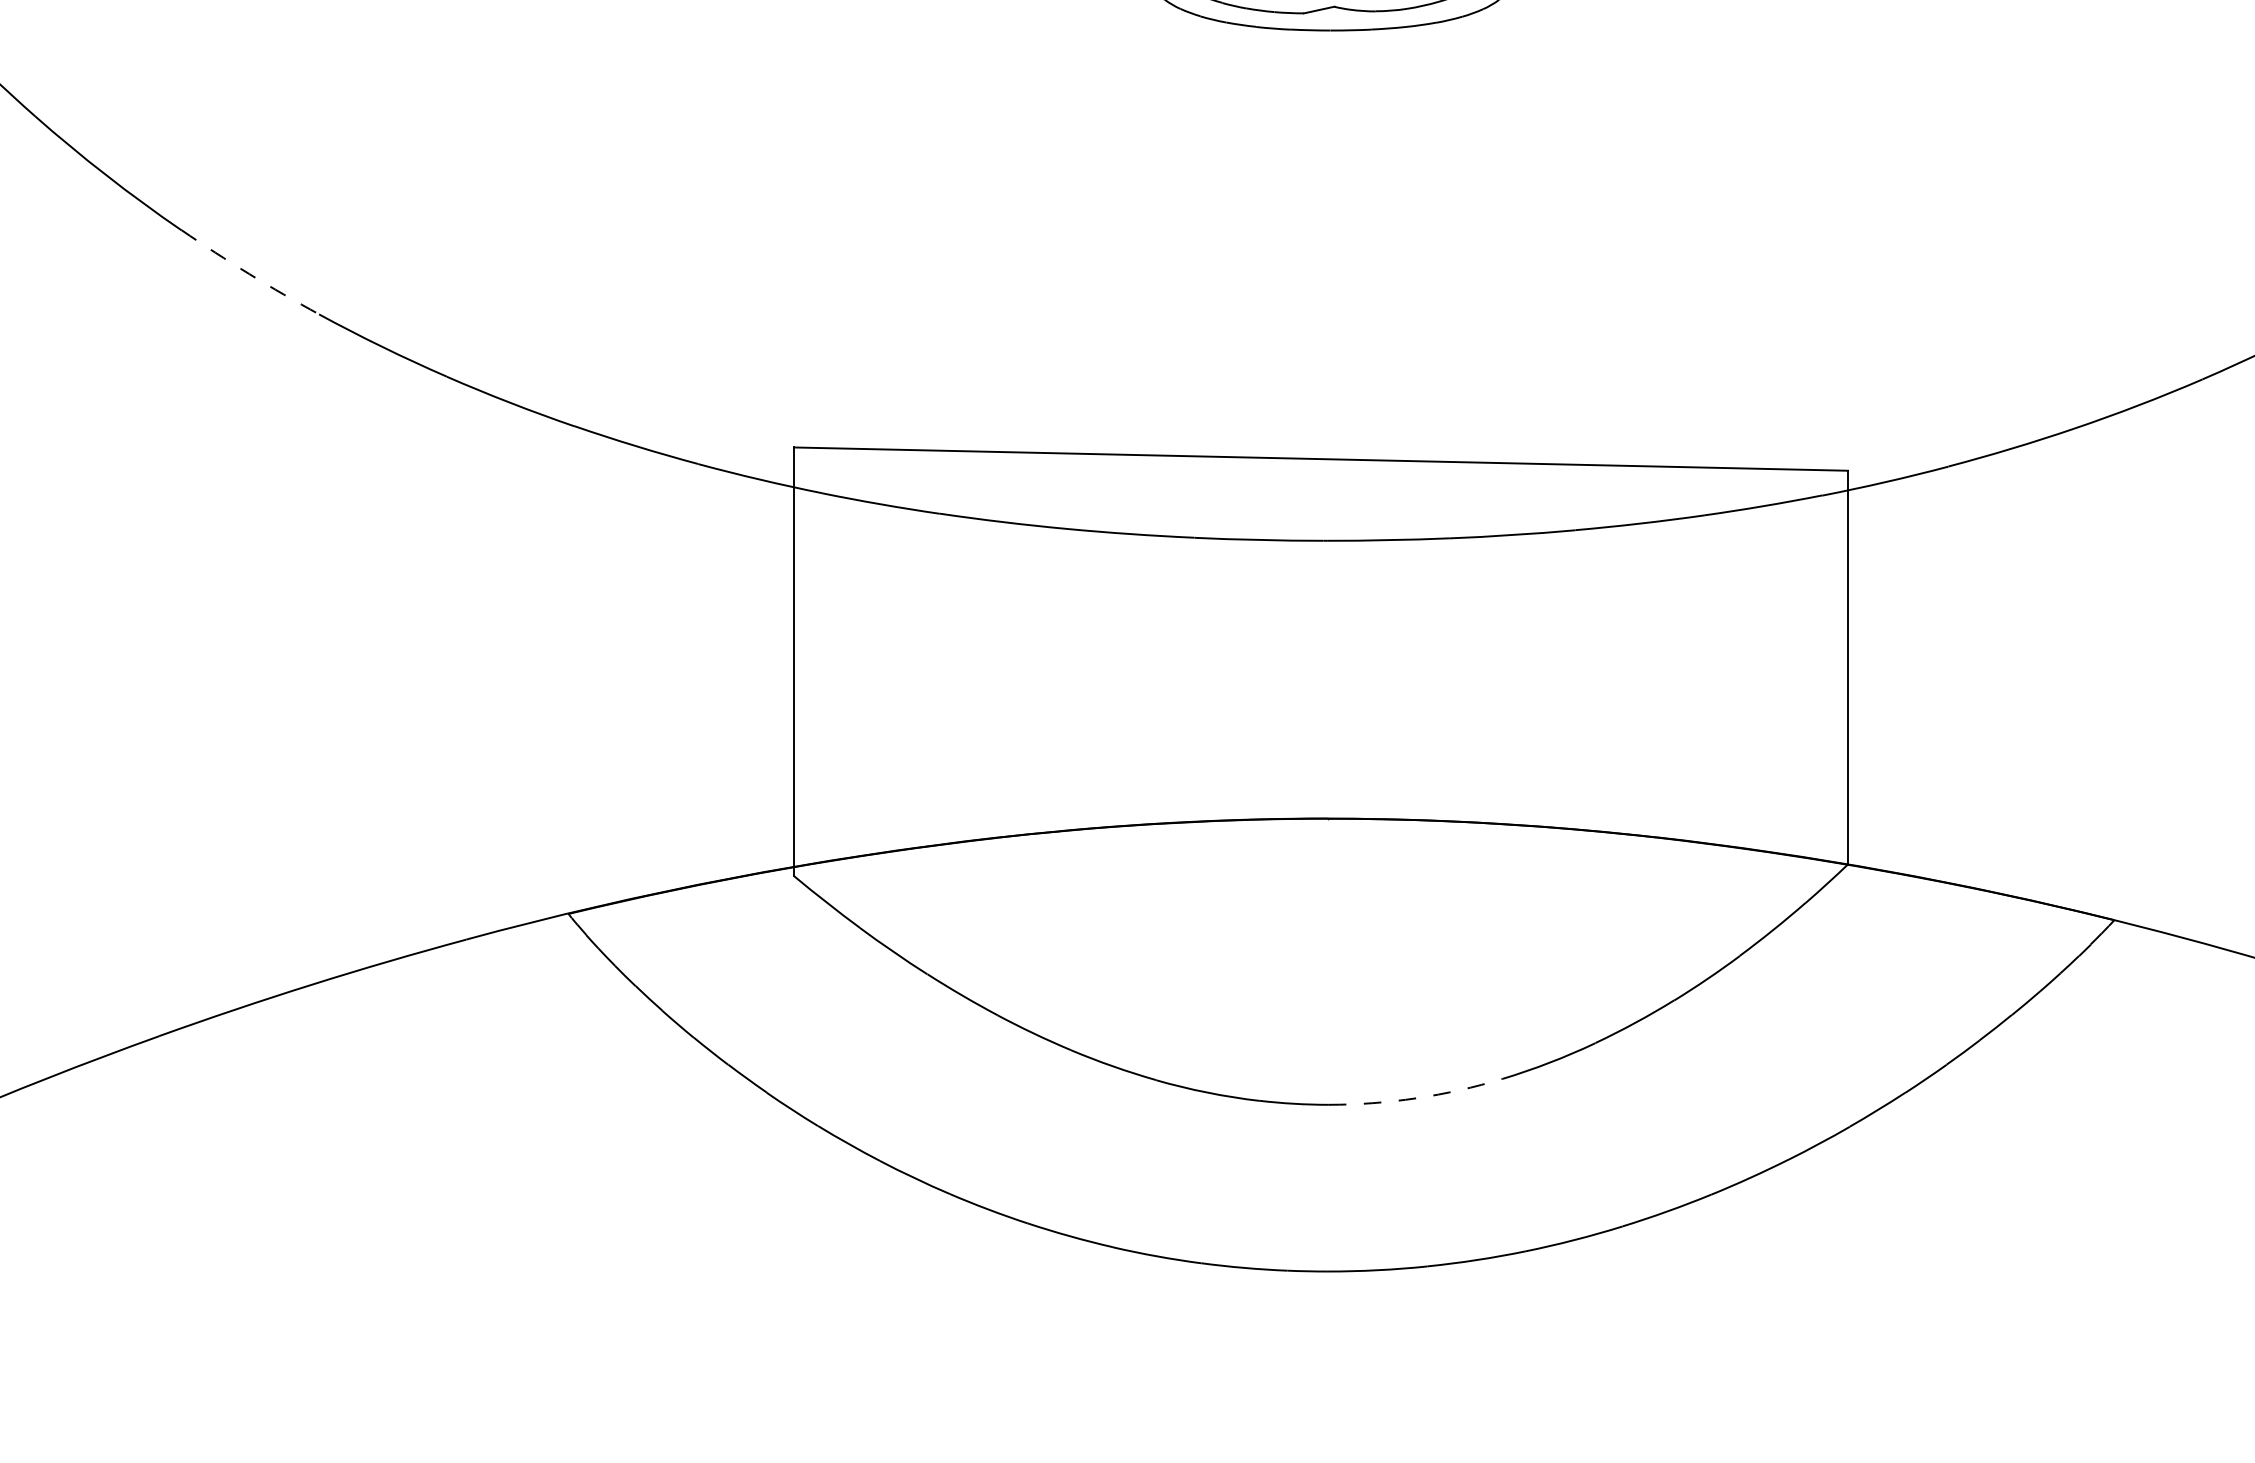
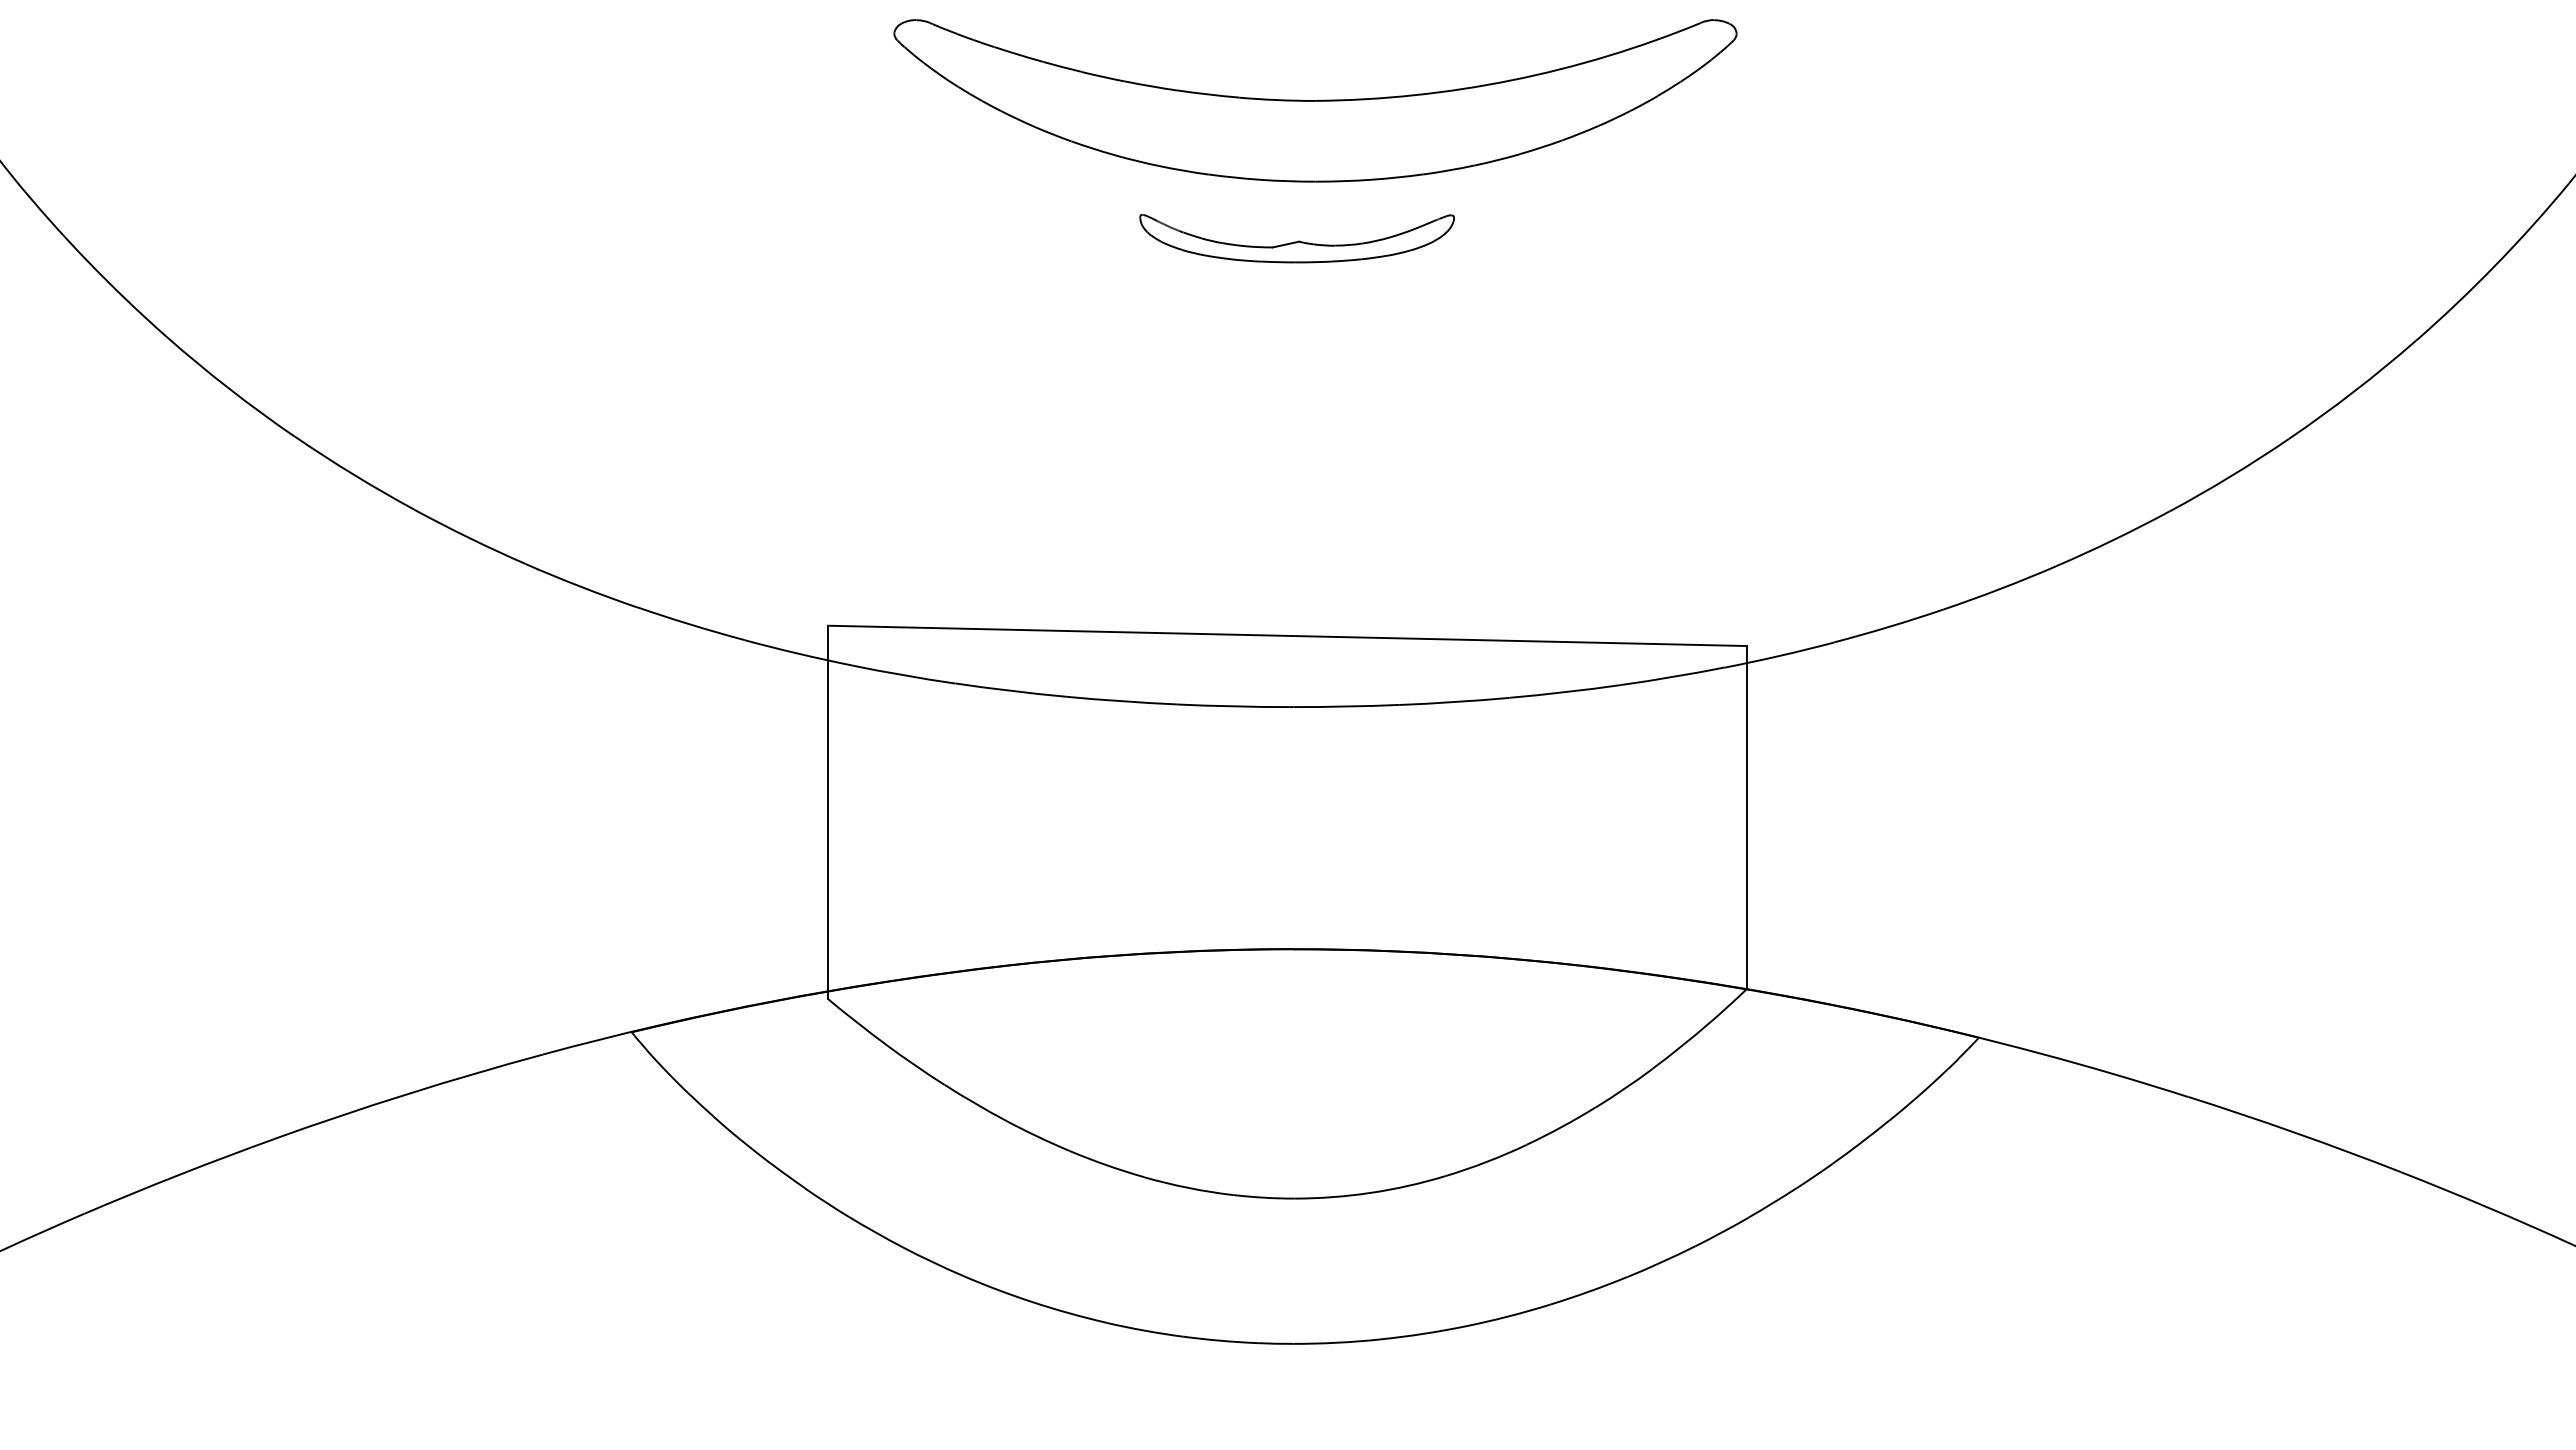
arc: (249, 273) -> (353, 474), dashed -> solid
arc: (1416, 1097) -> (1370, 1192), dashed -> solid

